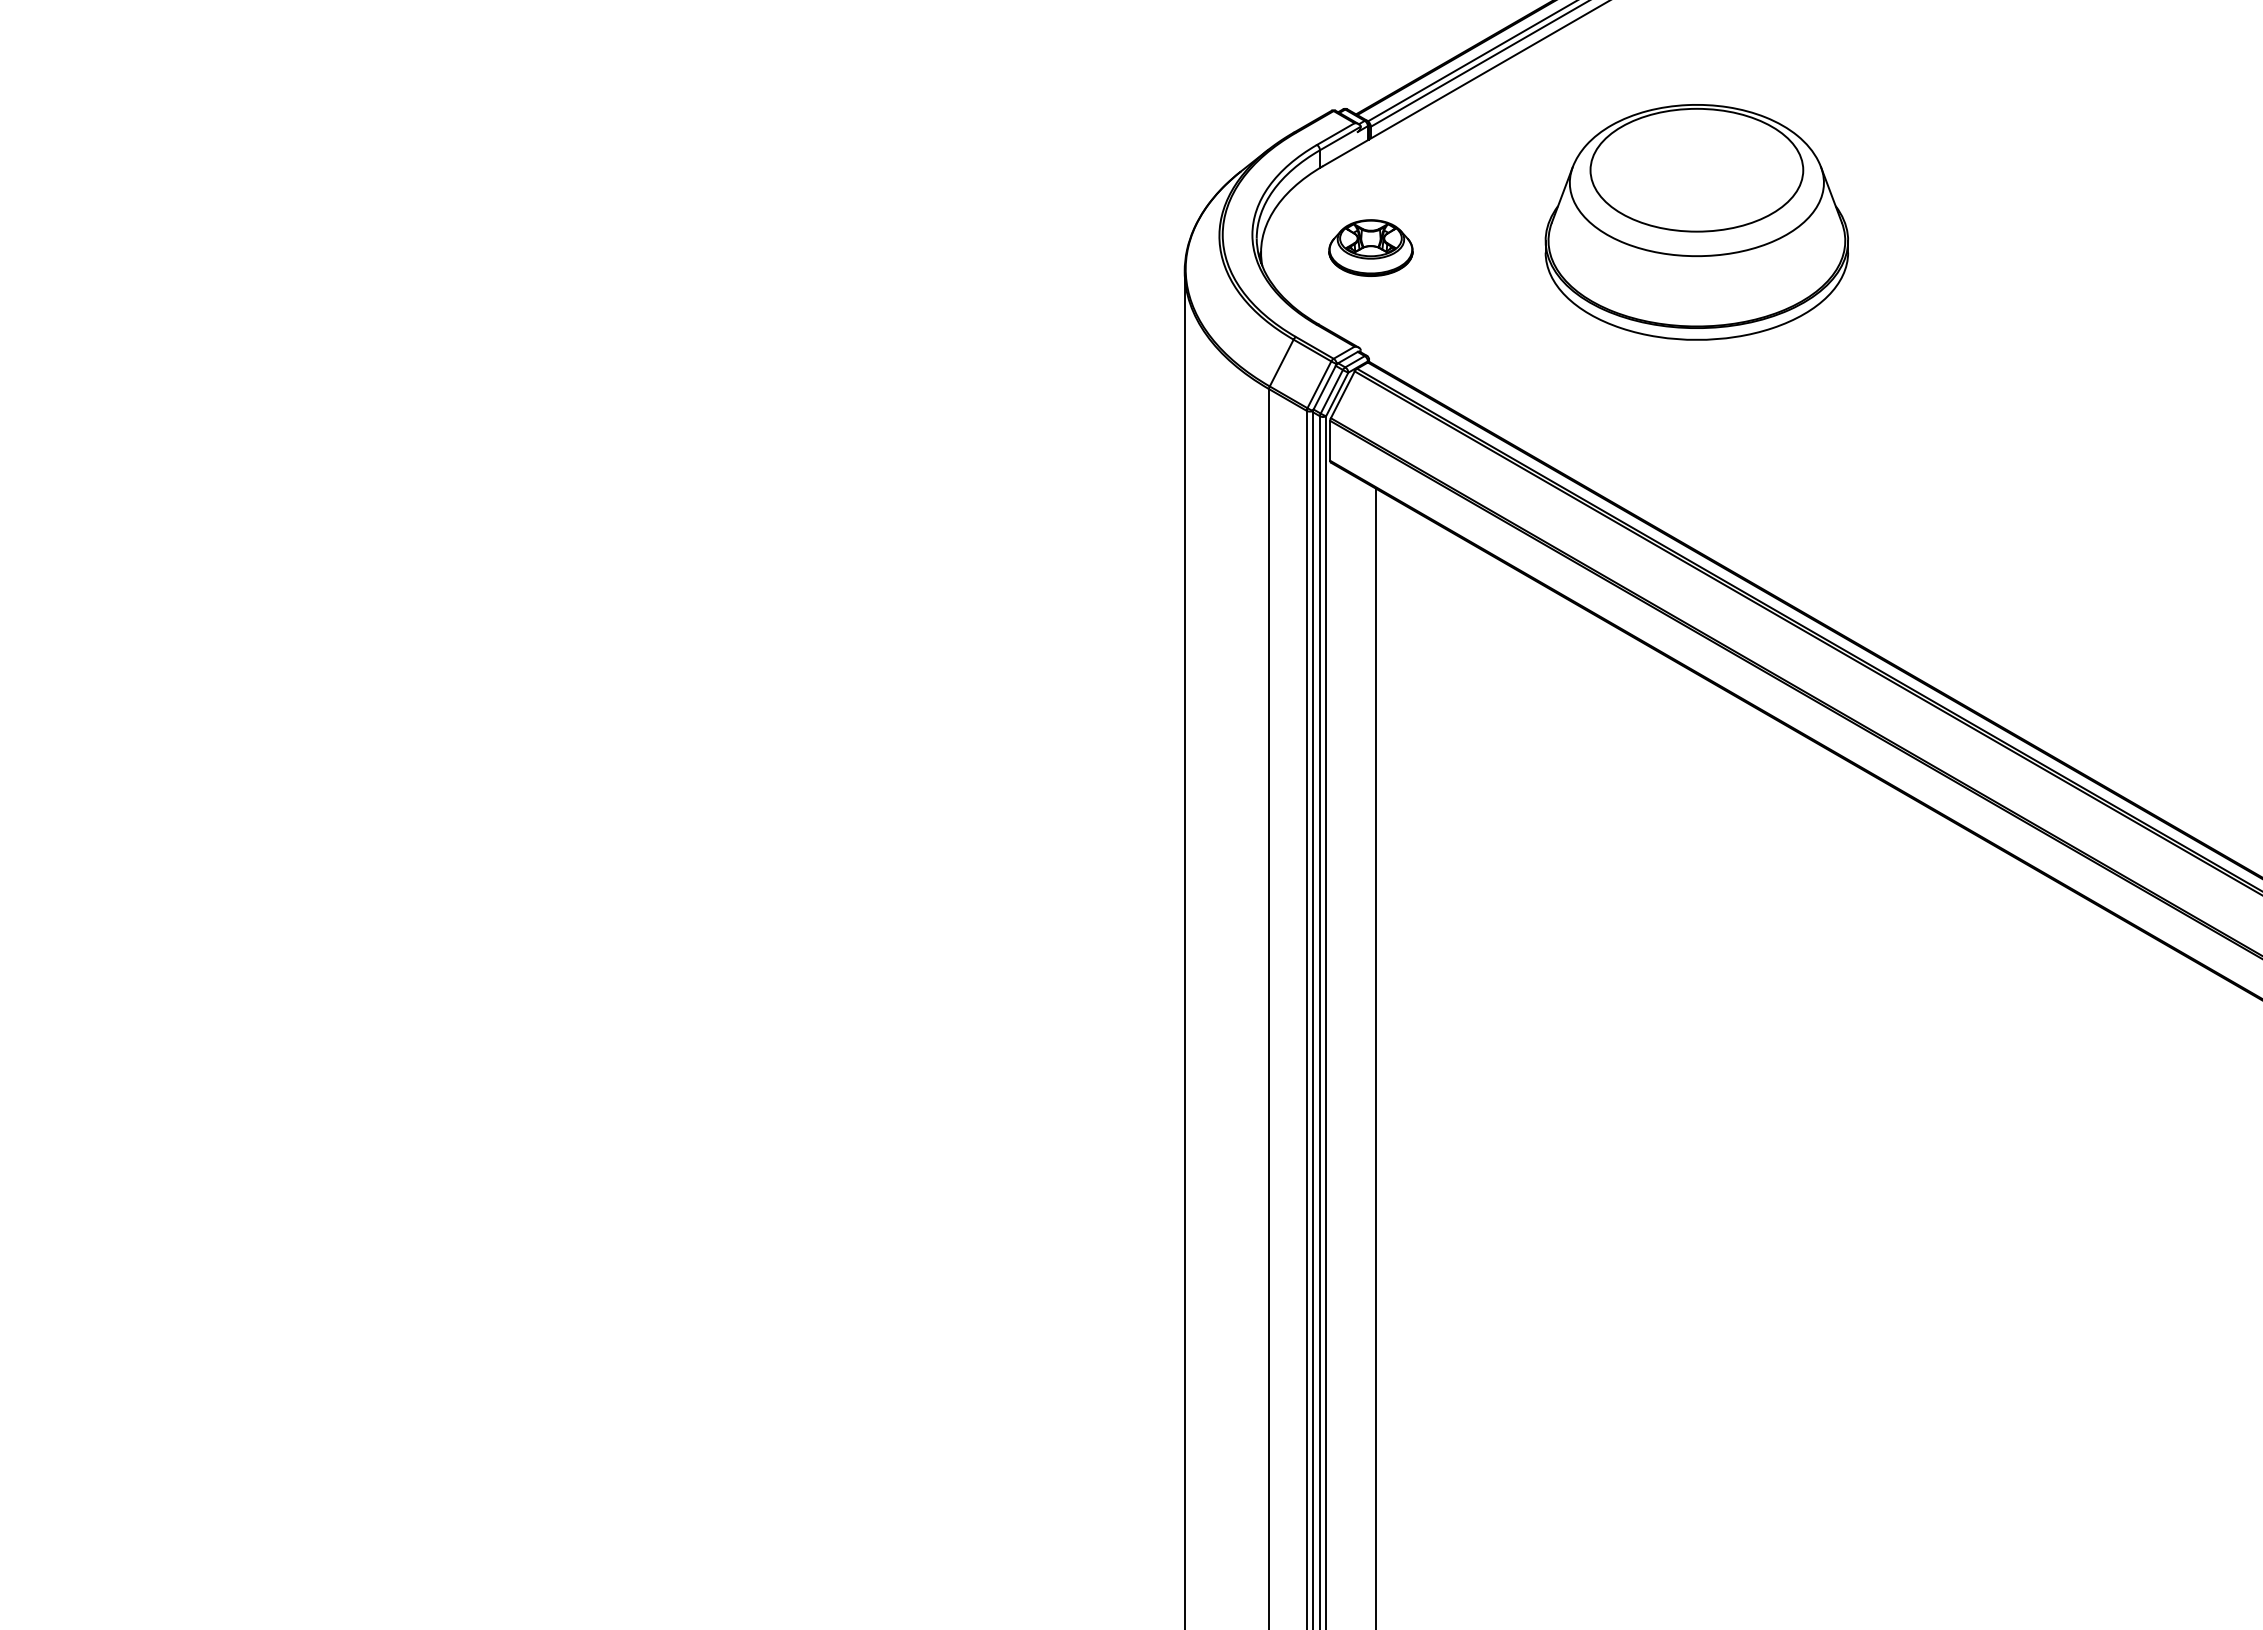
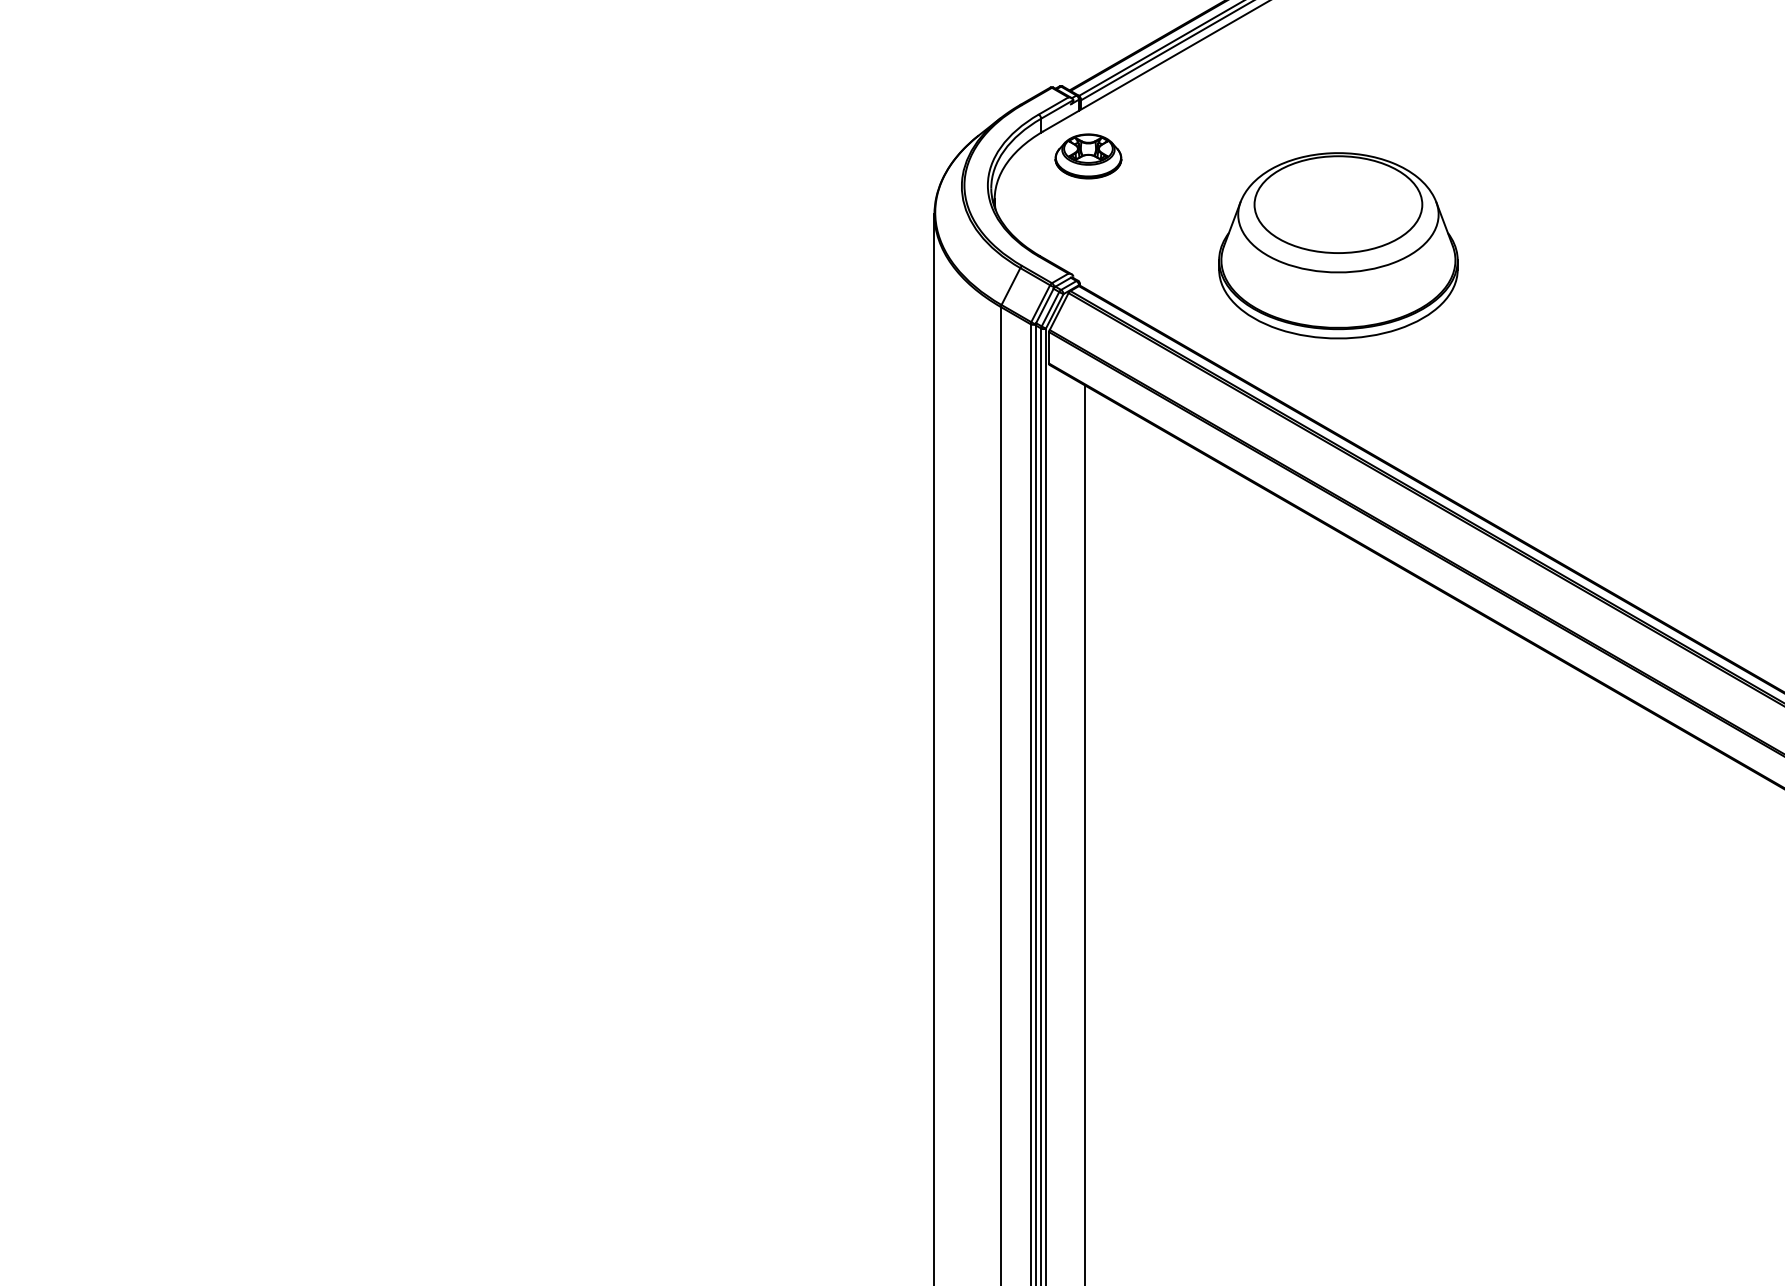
part: (1696, 222) -> (1338, 245), moved
part: (1370, 247) -> (1088, 155), moved

